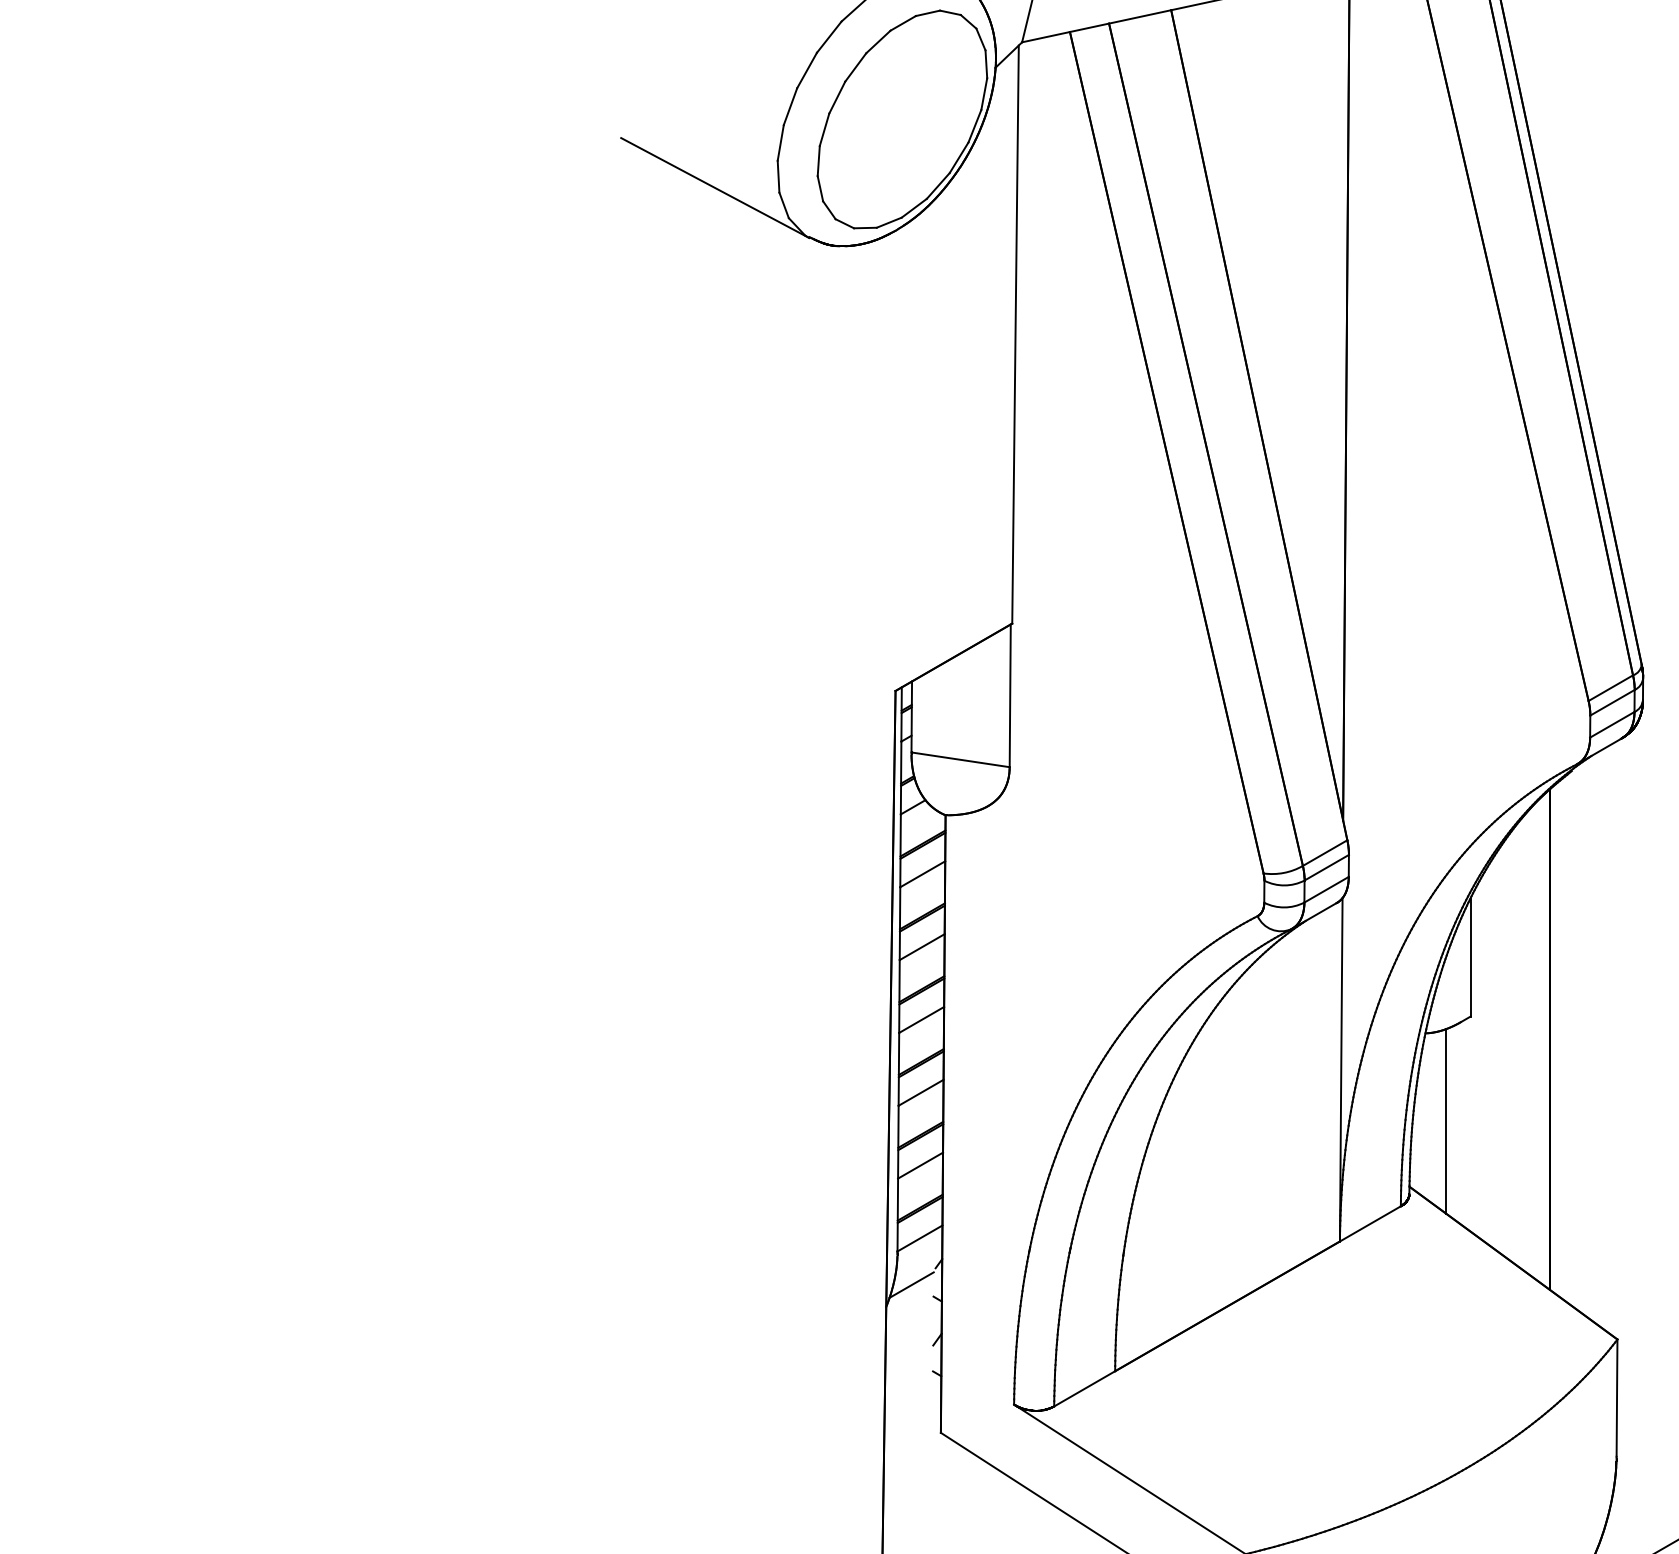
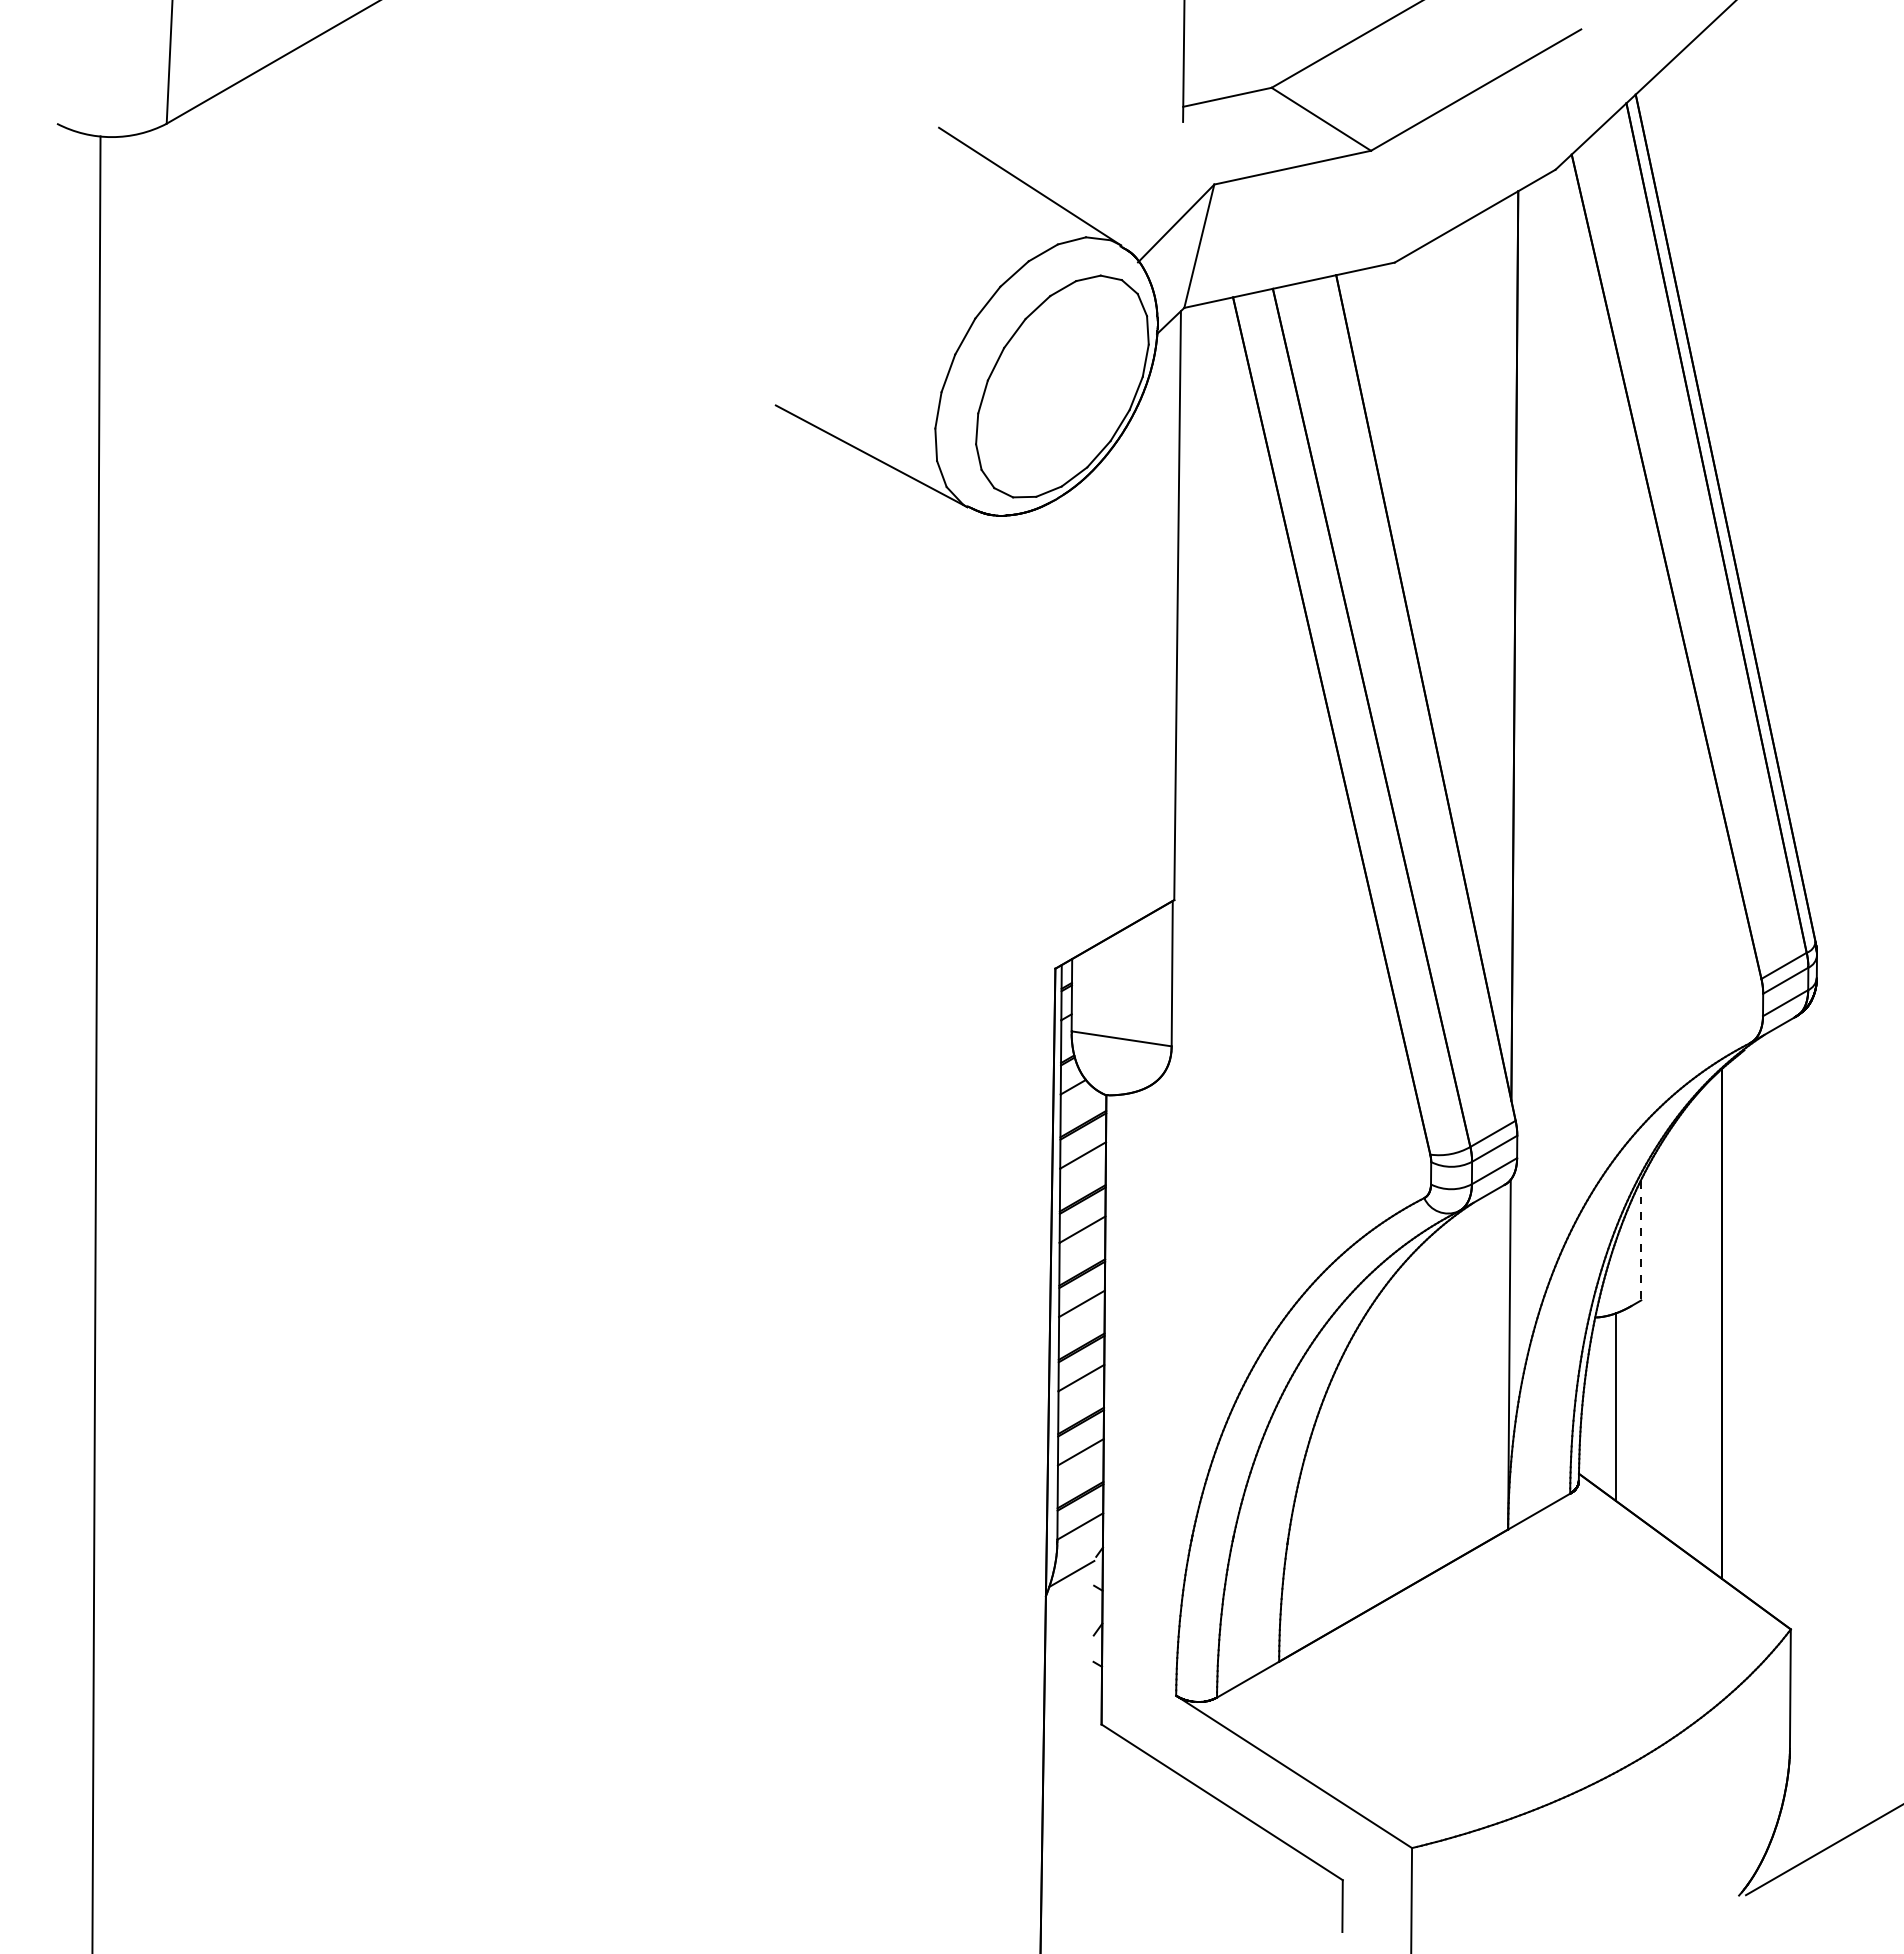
line: (1470, 957) -> (1641, 1240), solid -> dashed

